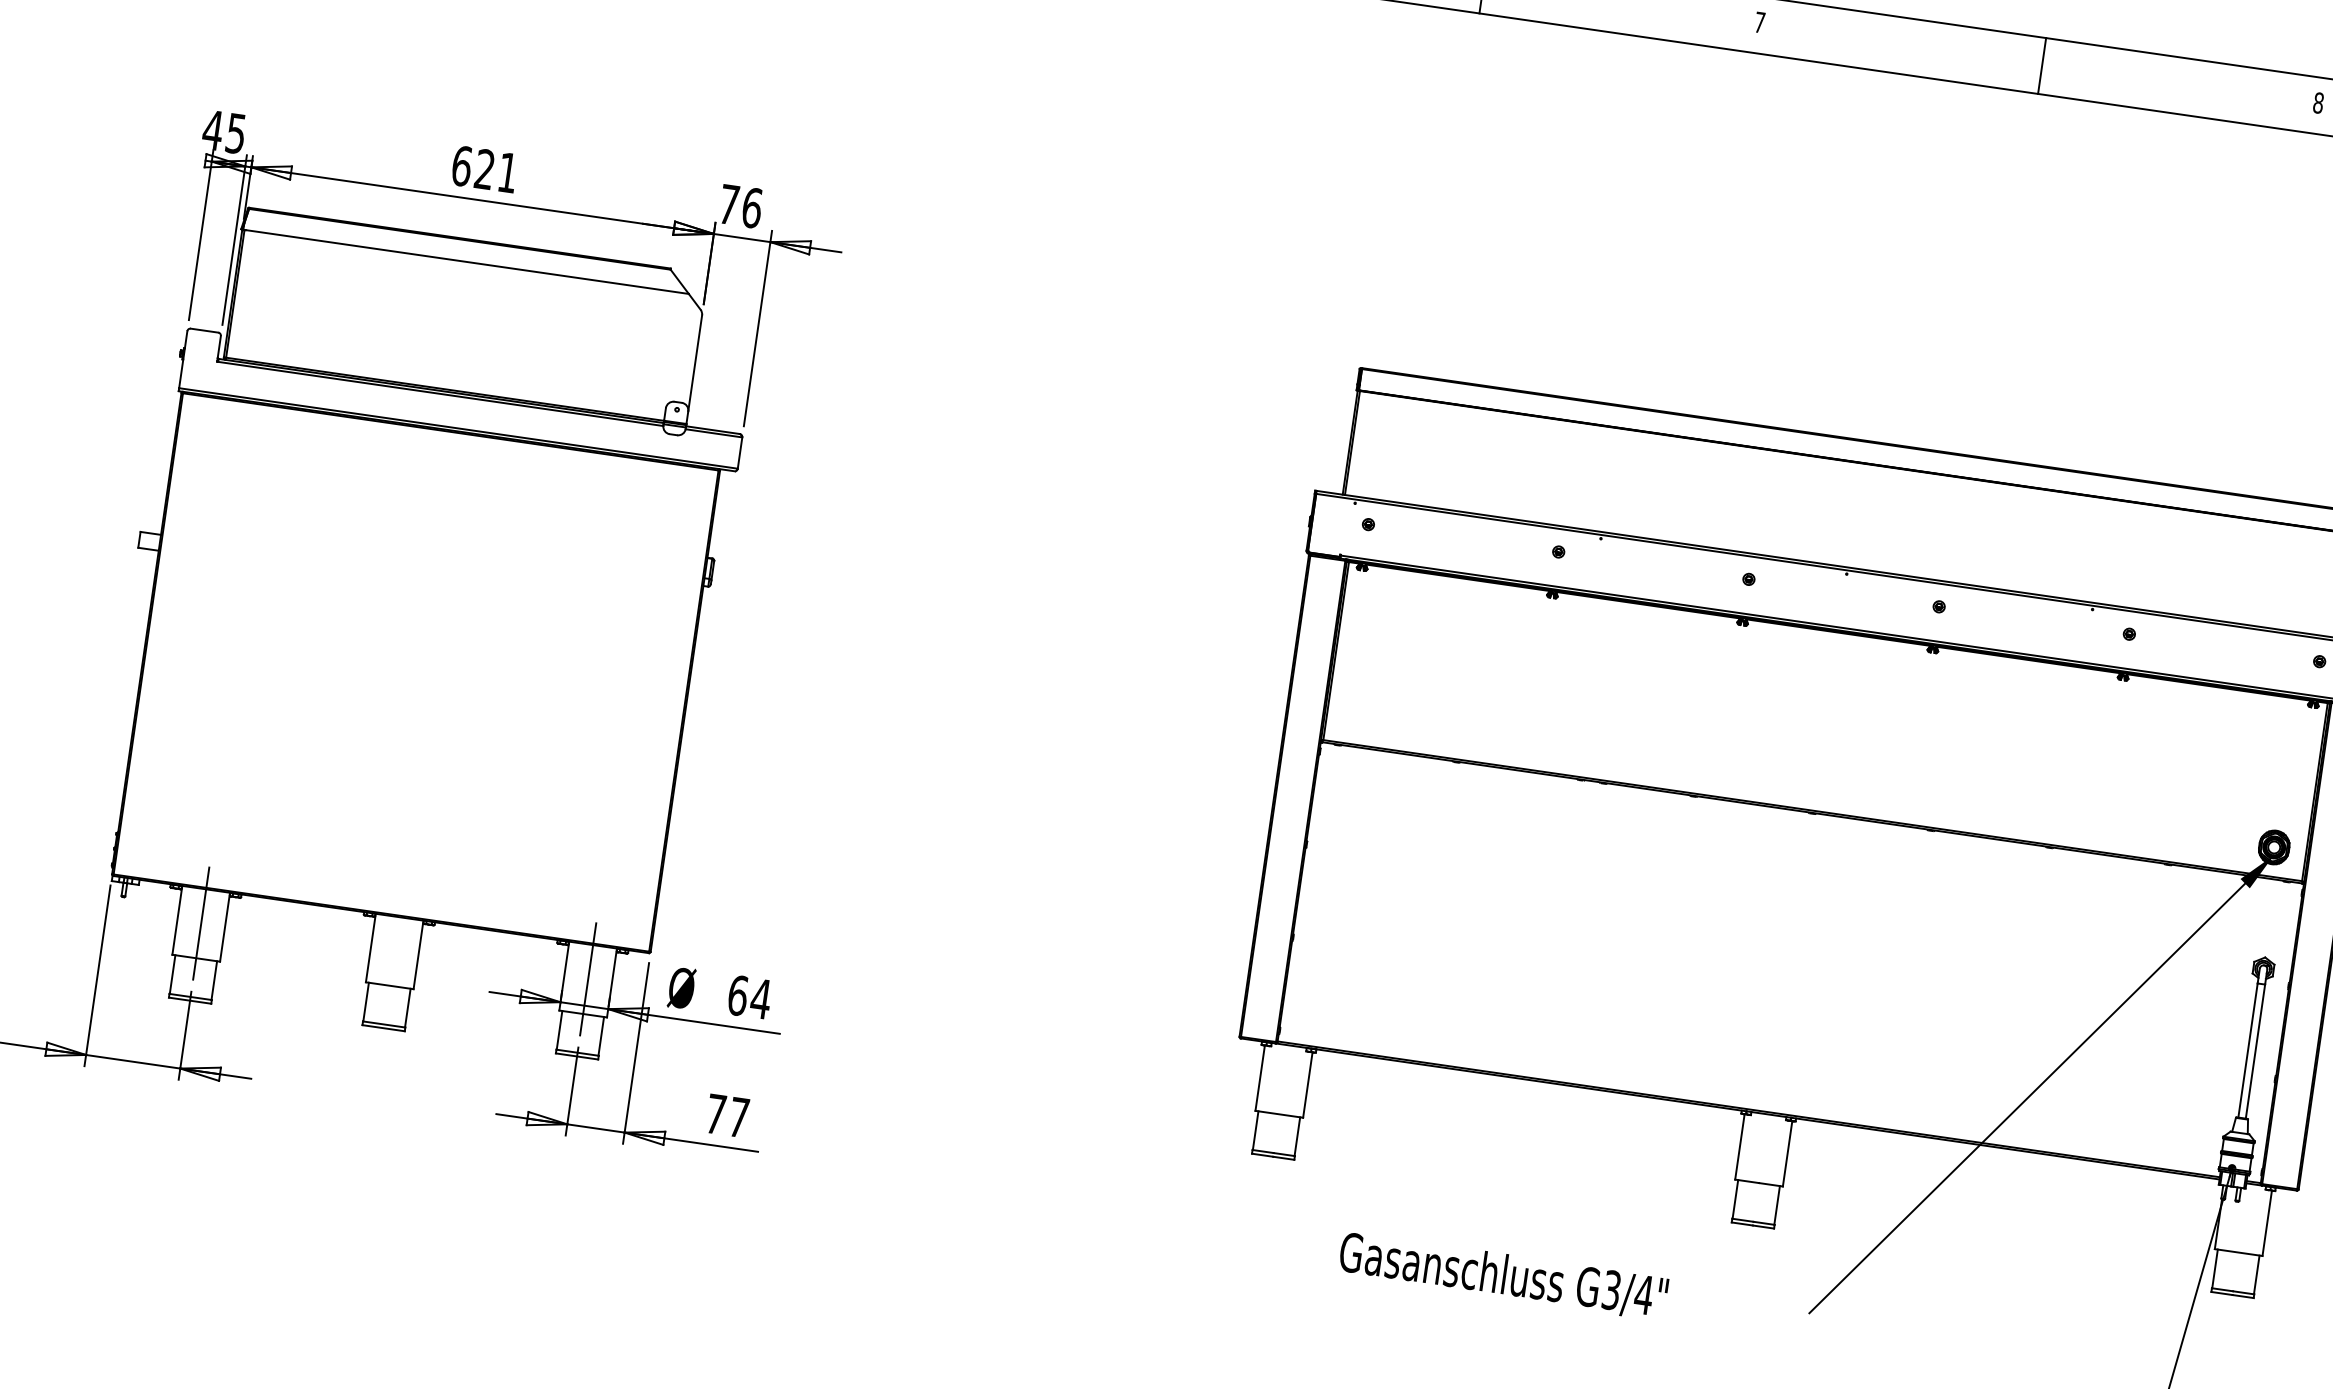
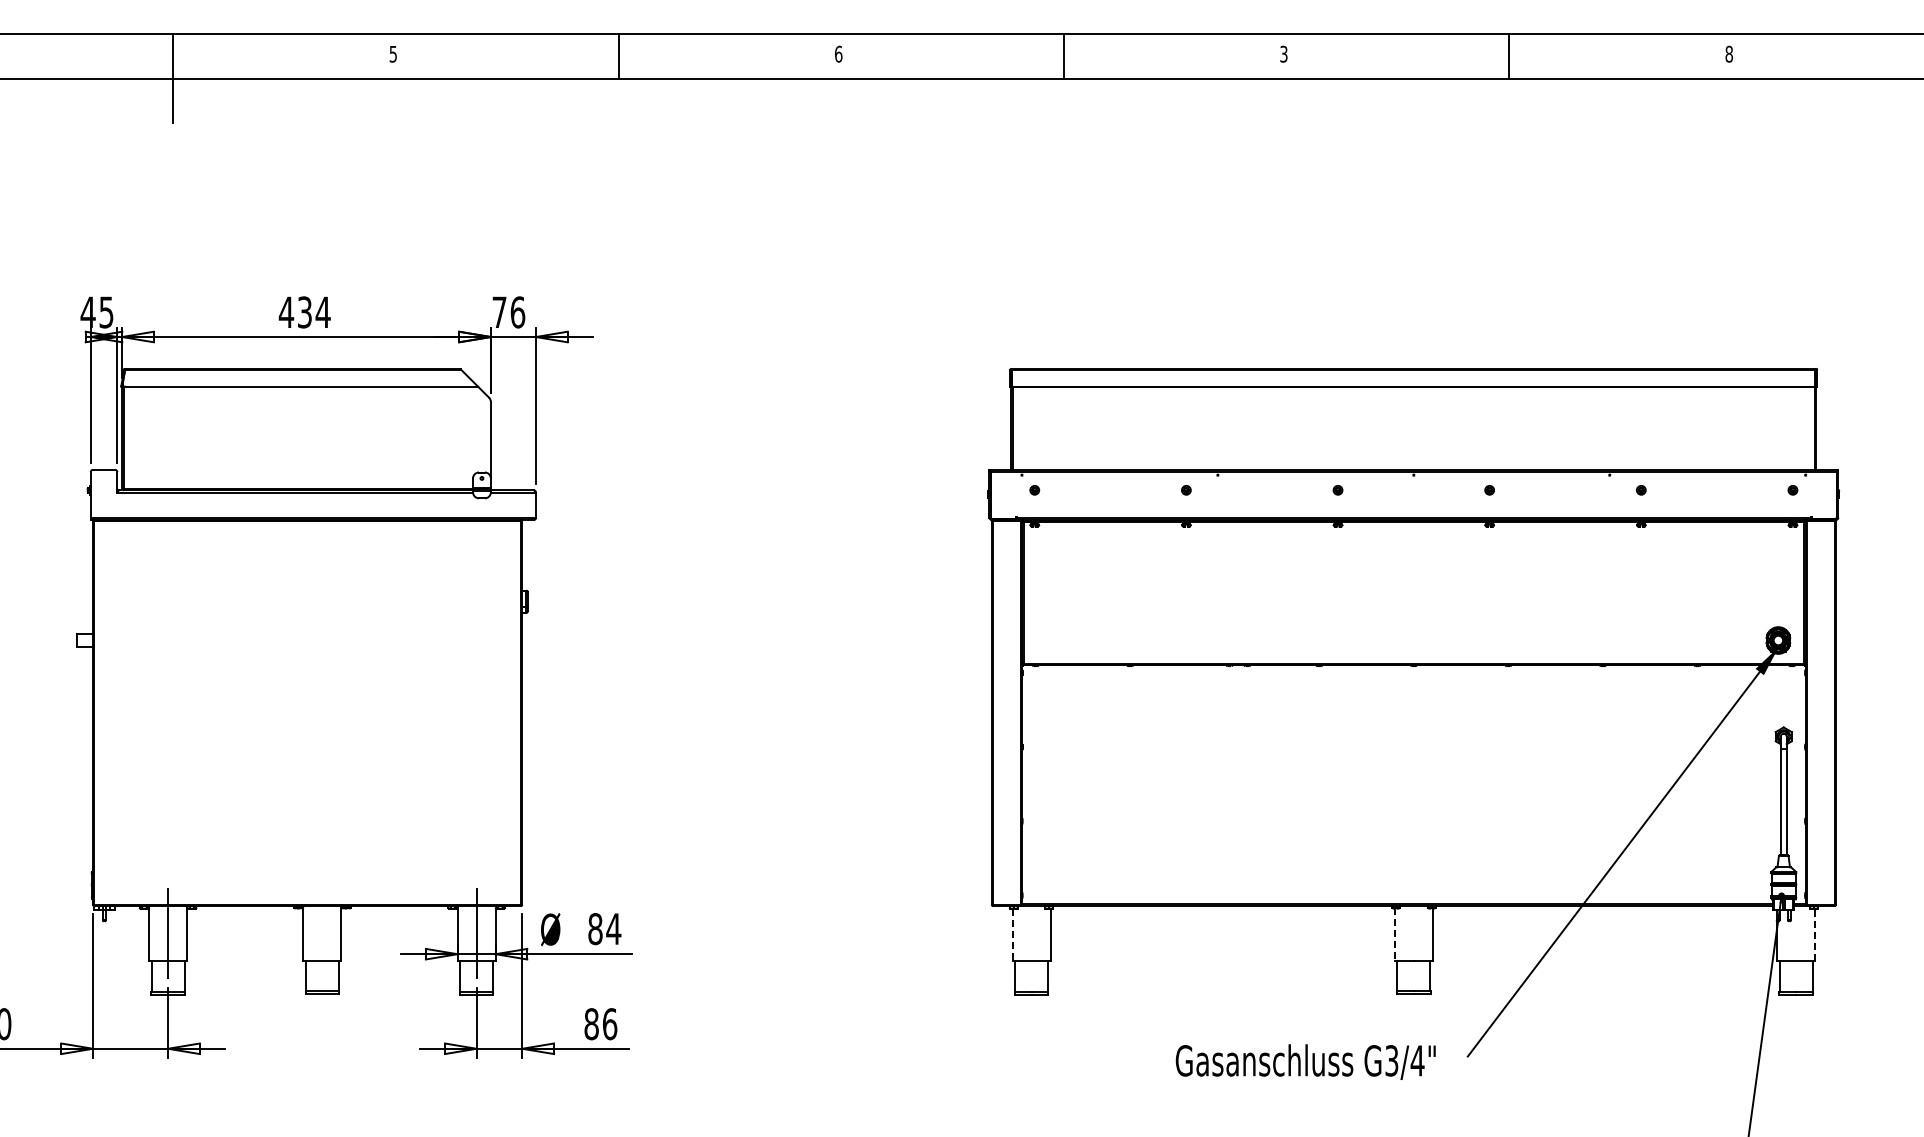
text: (1759, 21) -> (1283, 53), 7 -> 3
text: (484, 169) -> (304, 312), 621 -> 434
text: (738, 996) -> (595, 929), 64 -> 84
line: (1260, 1079) -> (1012, 935), solid -> dashed
text: (727, 1116) -> (600, 1024), 77 -> 86
line: (1739, 1148) -> (1394, 935), solid -> dashed
line: (2267, 1222) -> (1815, 934), solid -> dashed
text: (1503, 1275) -> (1305, 1061), moved

